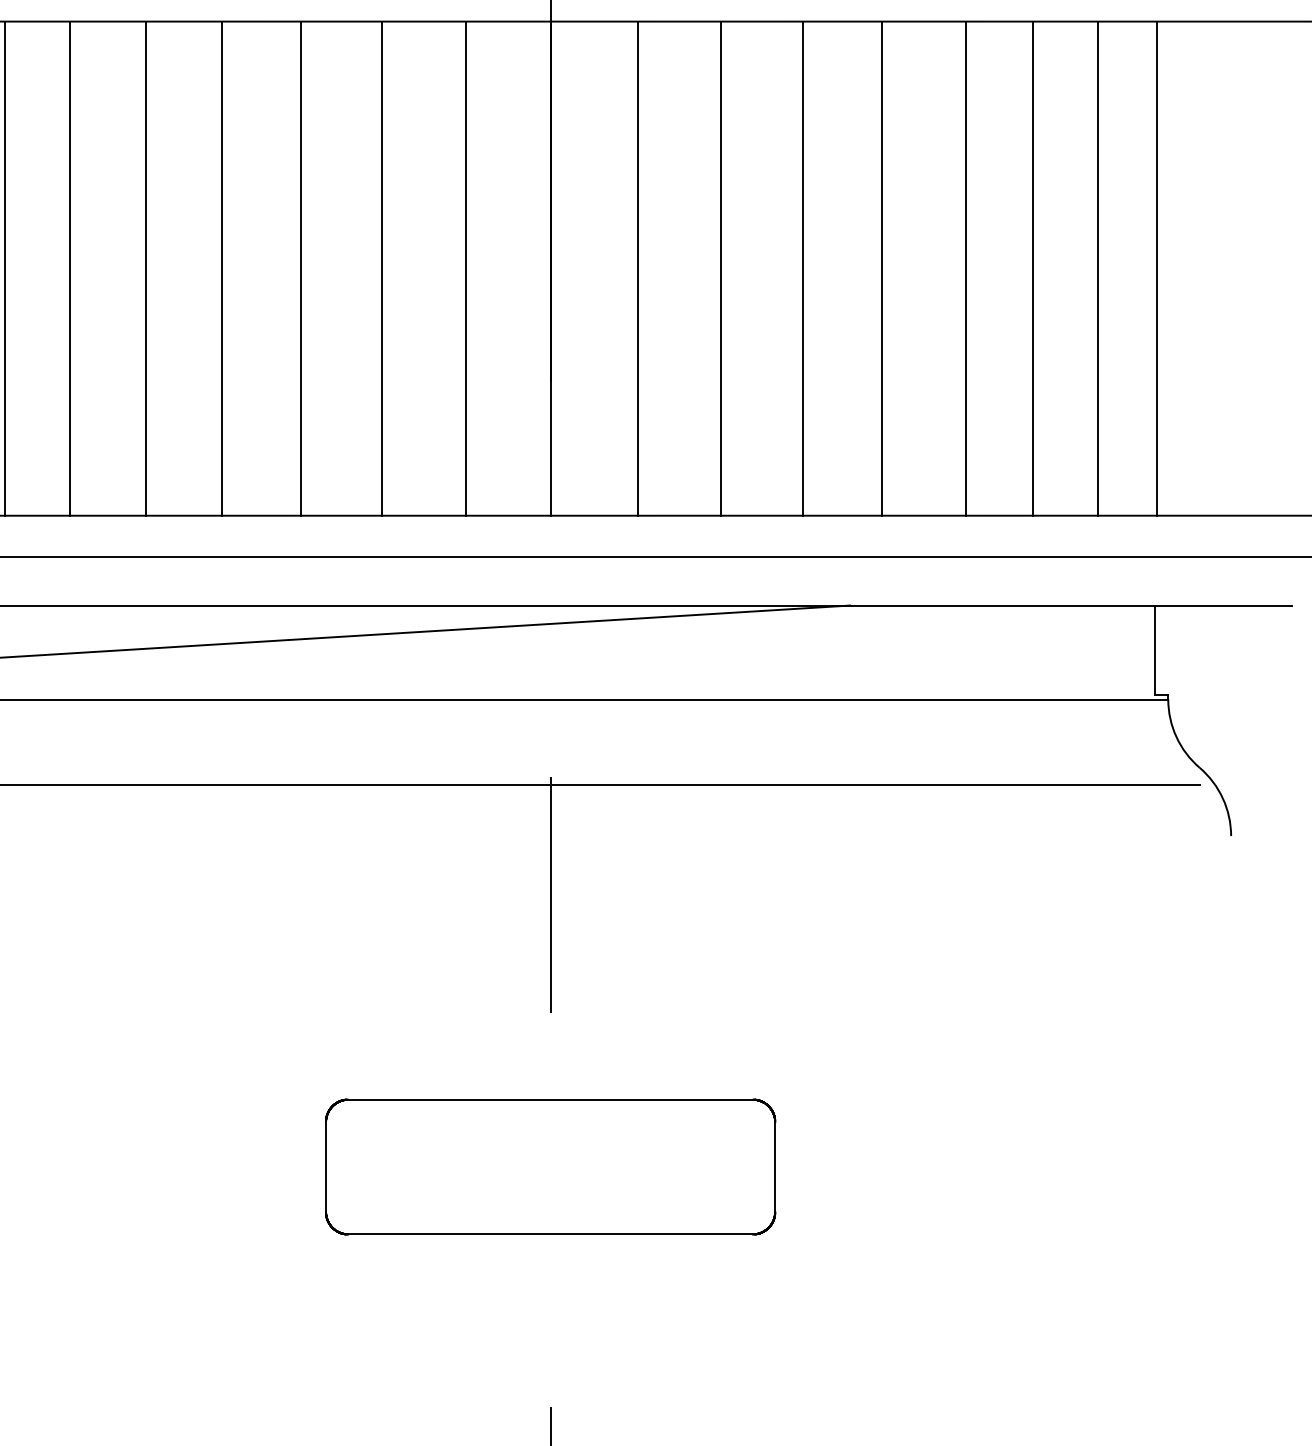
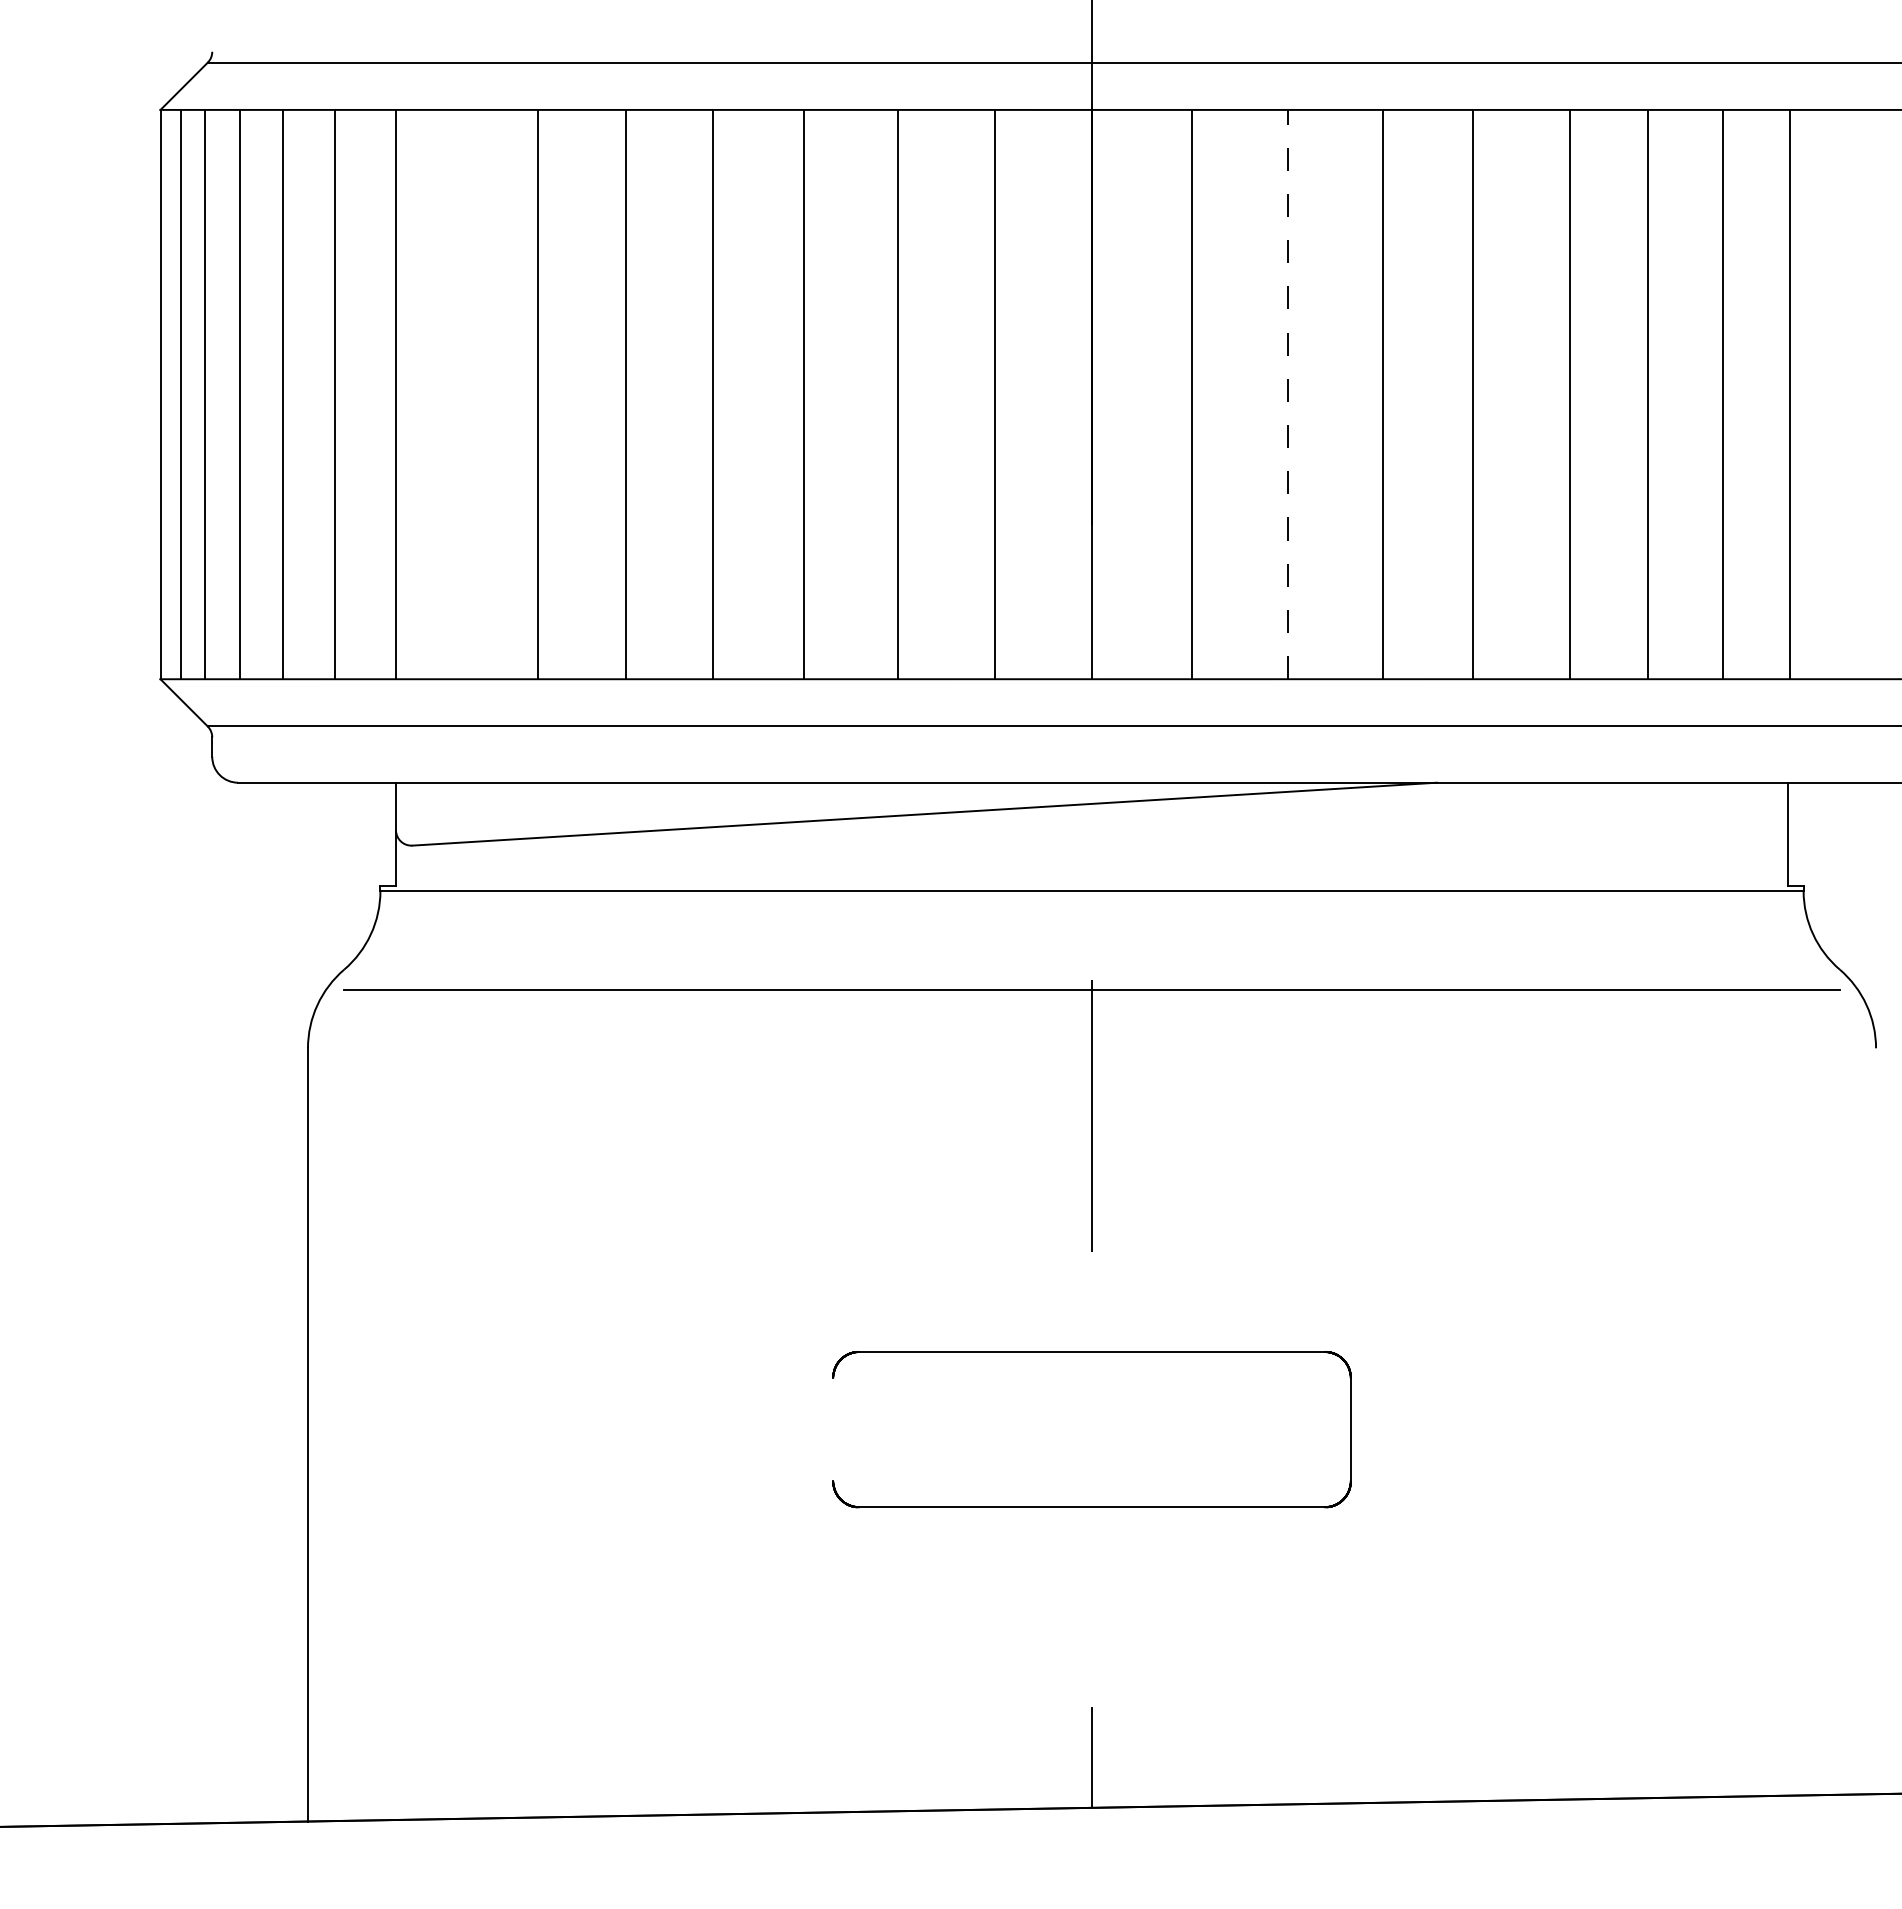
line: (5, 268) -> (463, 394), removed
line: (721, 268) -> (1288, 394), solid -> dashed
line: (326, 1166) -> (833, 1429), removed

